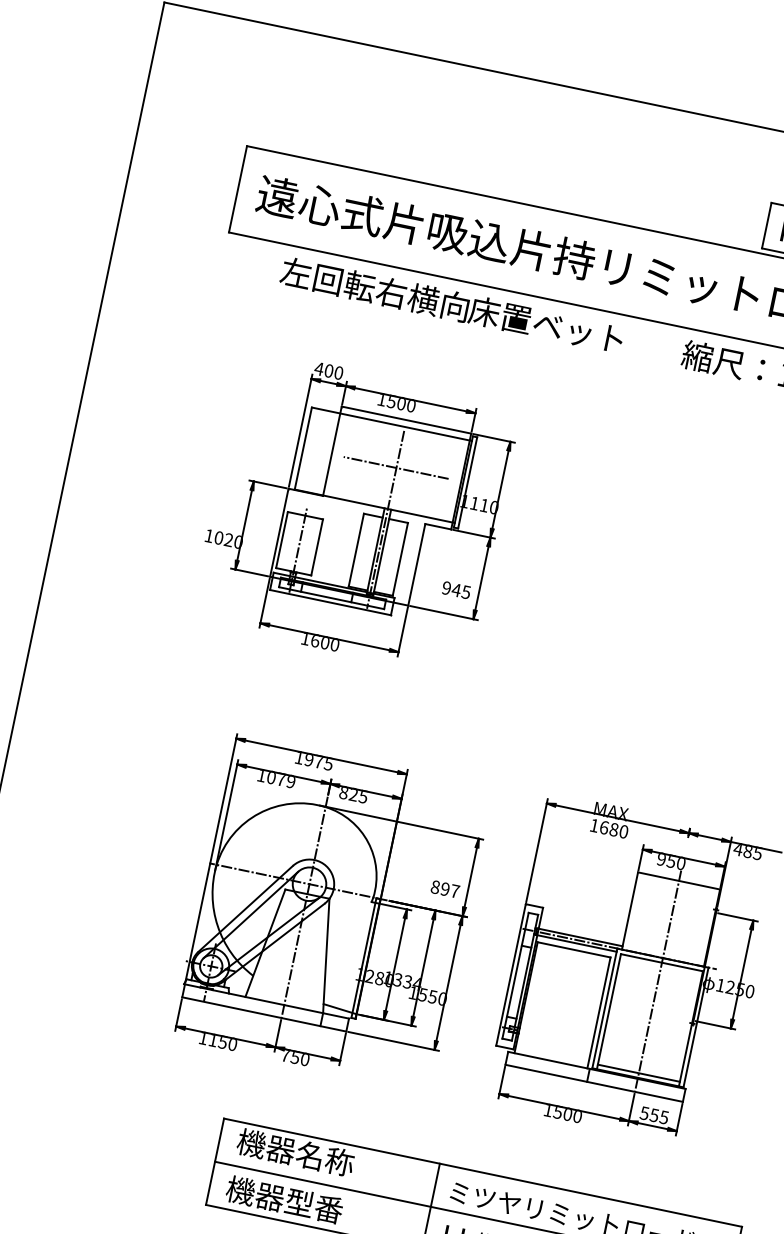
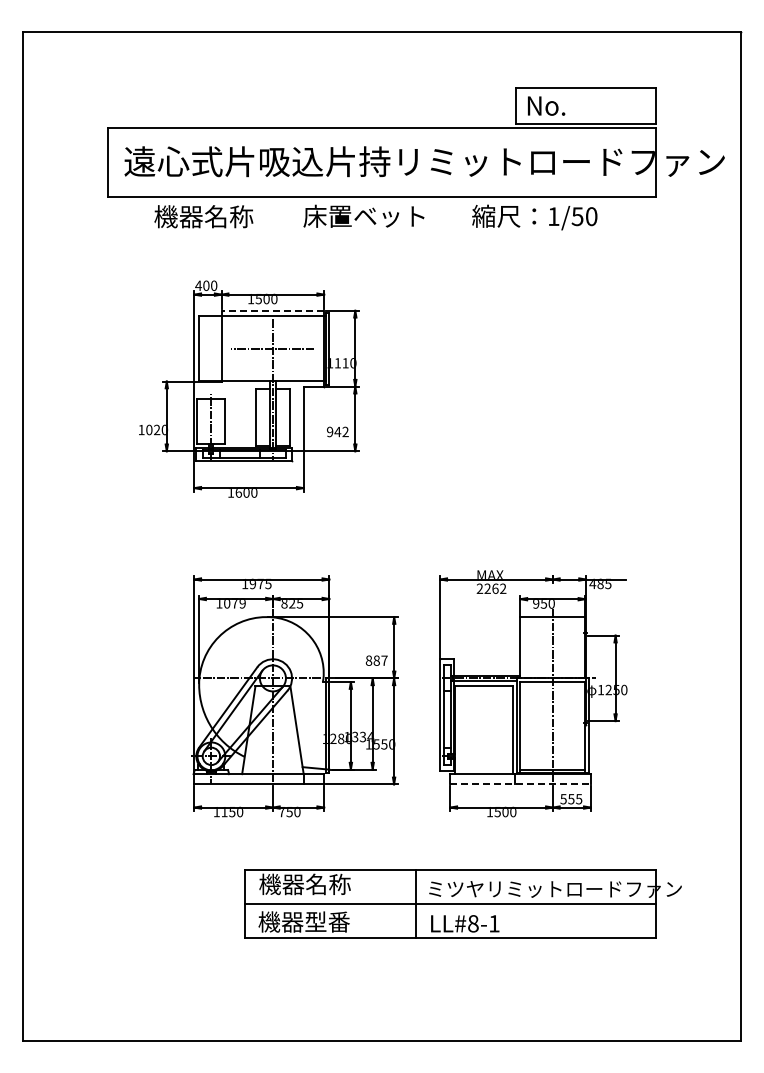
text: (375, 289) -> (228, 216), 左回転右横向 -> 機器名称
line: (406, 419) -> (272, 310), solid -> dashed
text: (466, 591) -> (345, 431), 945 -> 942
text: (609, 828) -> (491, 588), 1680 -> 2262
text: (444, 888) -> (376, 660), 897 -> 887
line: (595, 1083) -> (521, 784), solid -> dashed

